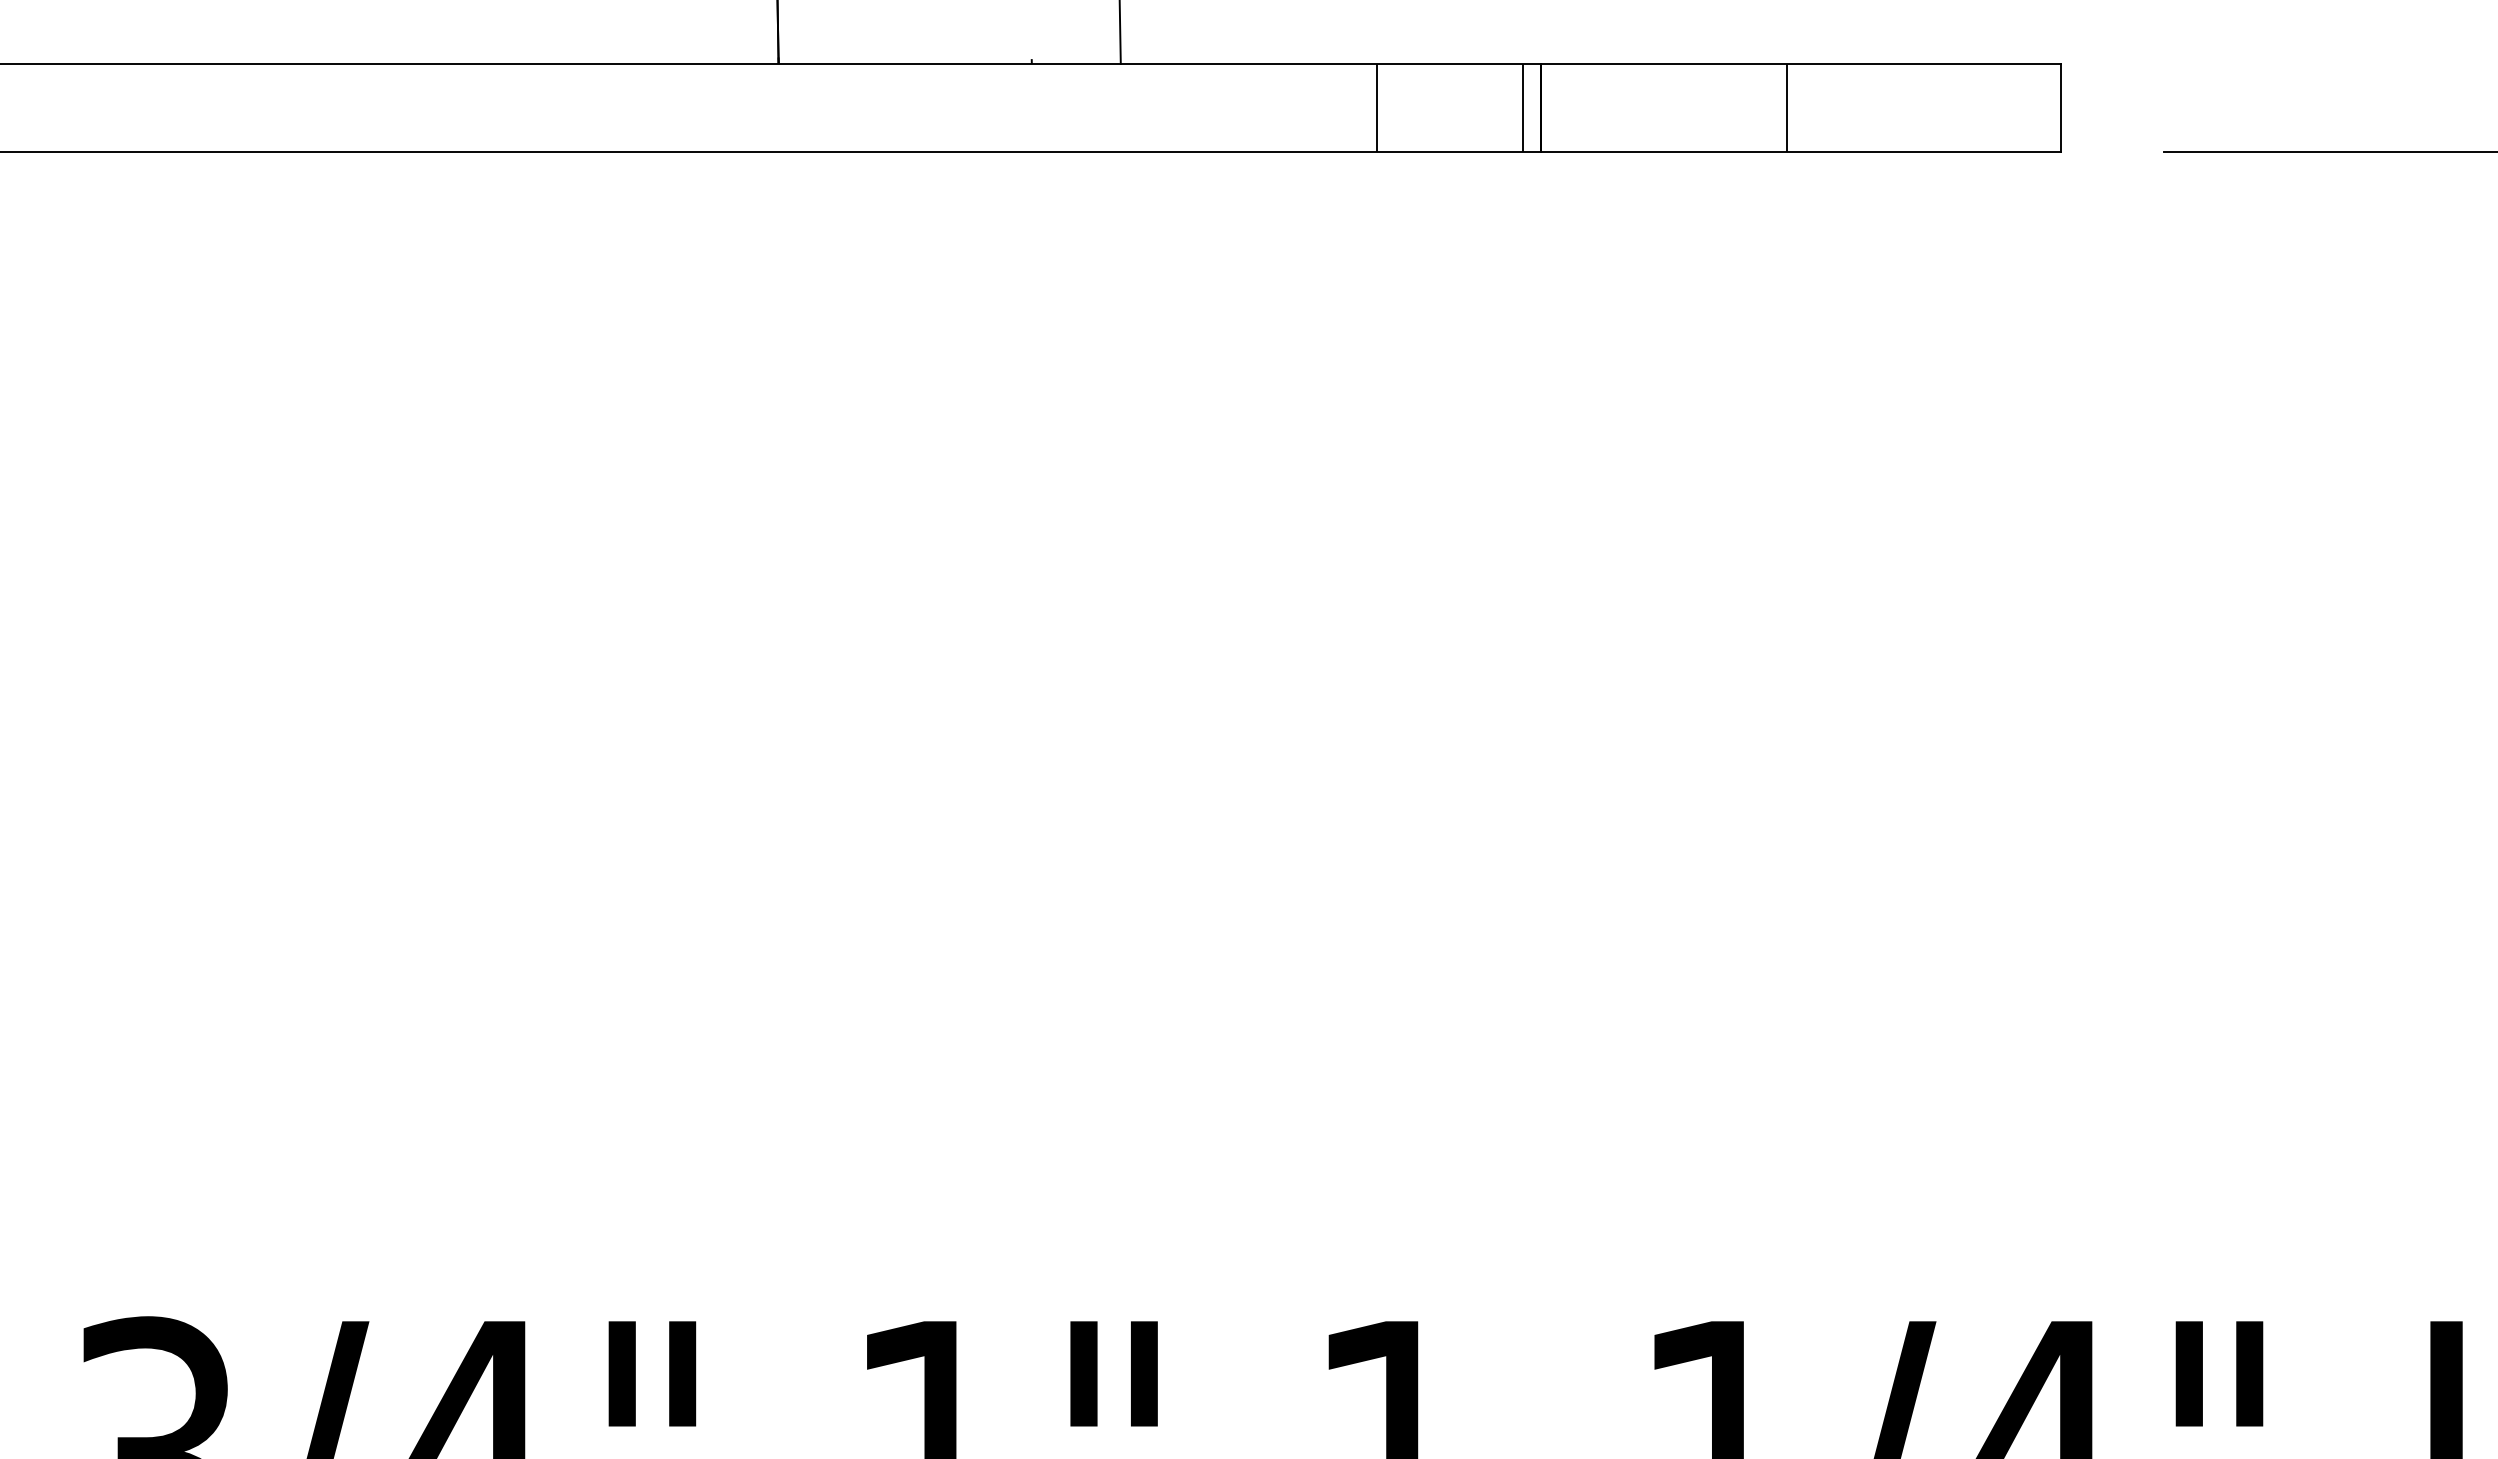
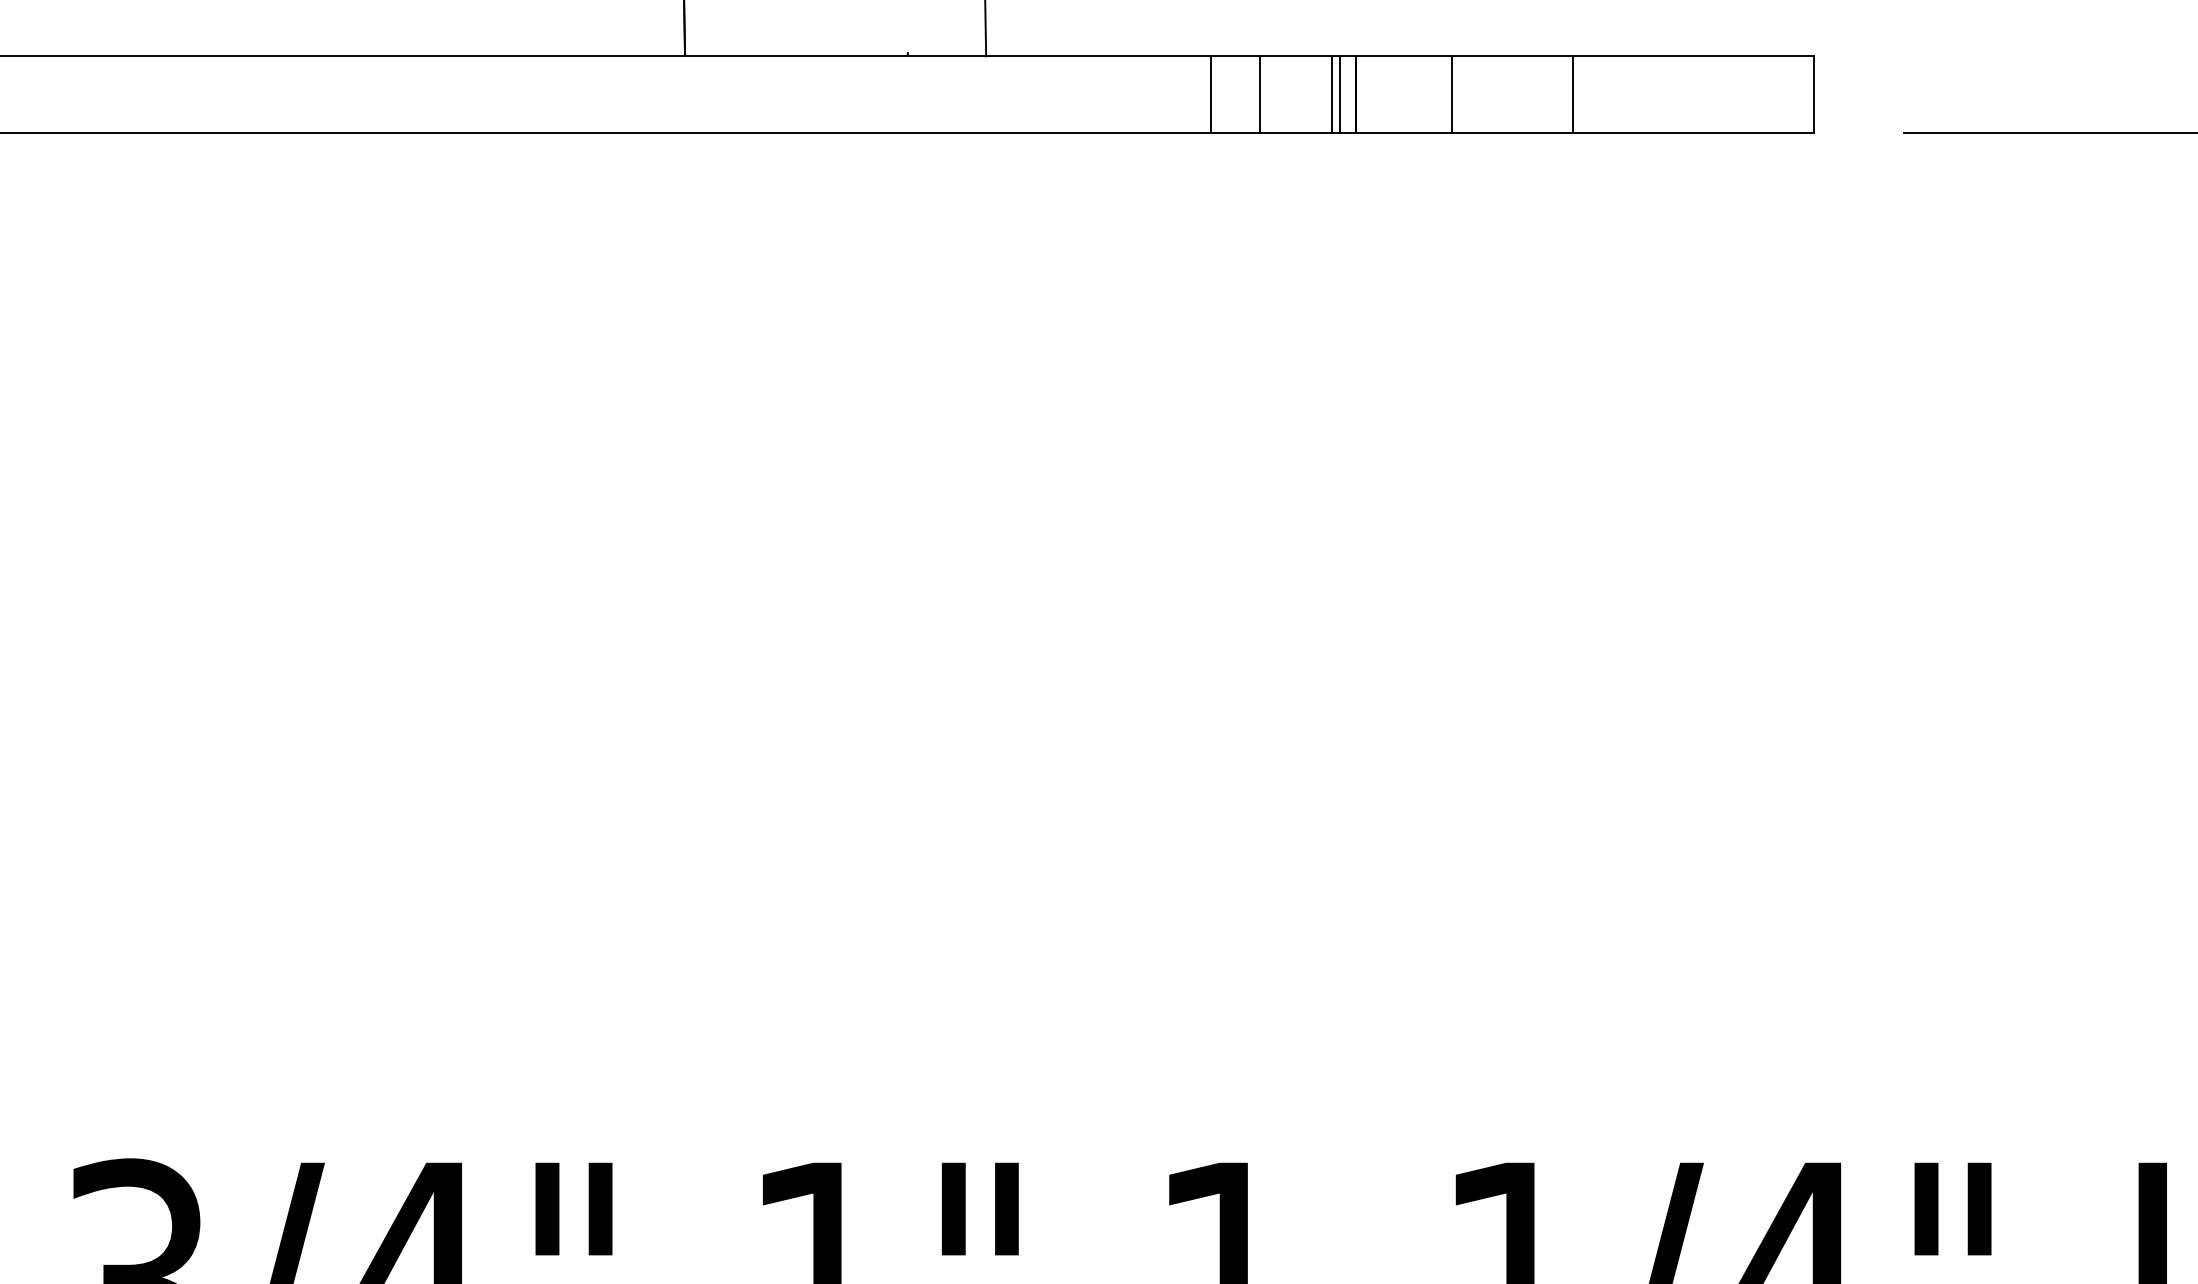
line: (1432, 107) -> (1260, 94), added
line: (1513, 107) -> (1331, 94), added
line: (1649, 107) -> (1451, 94), added

